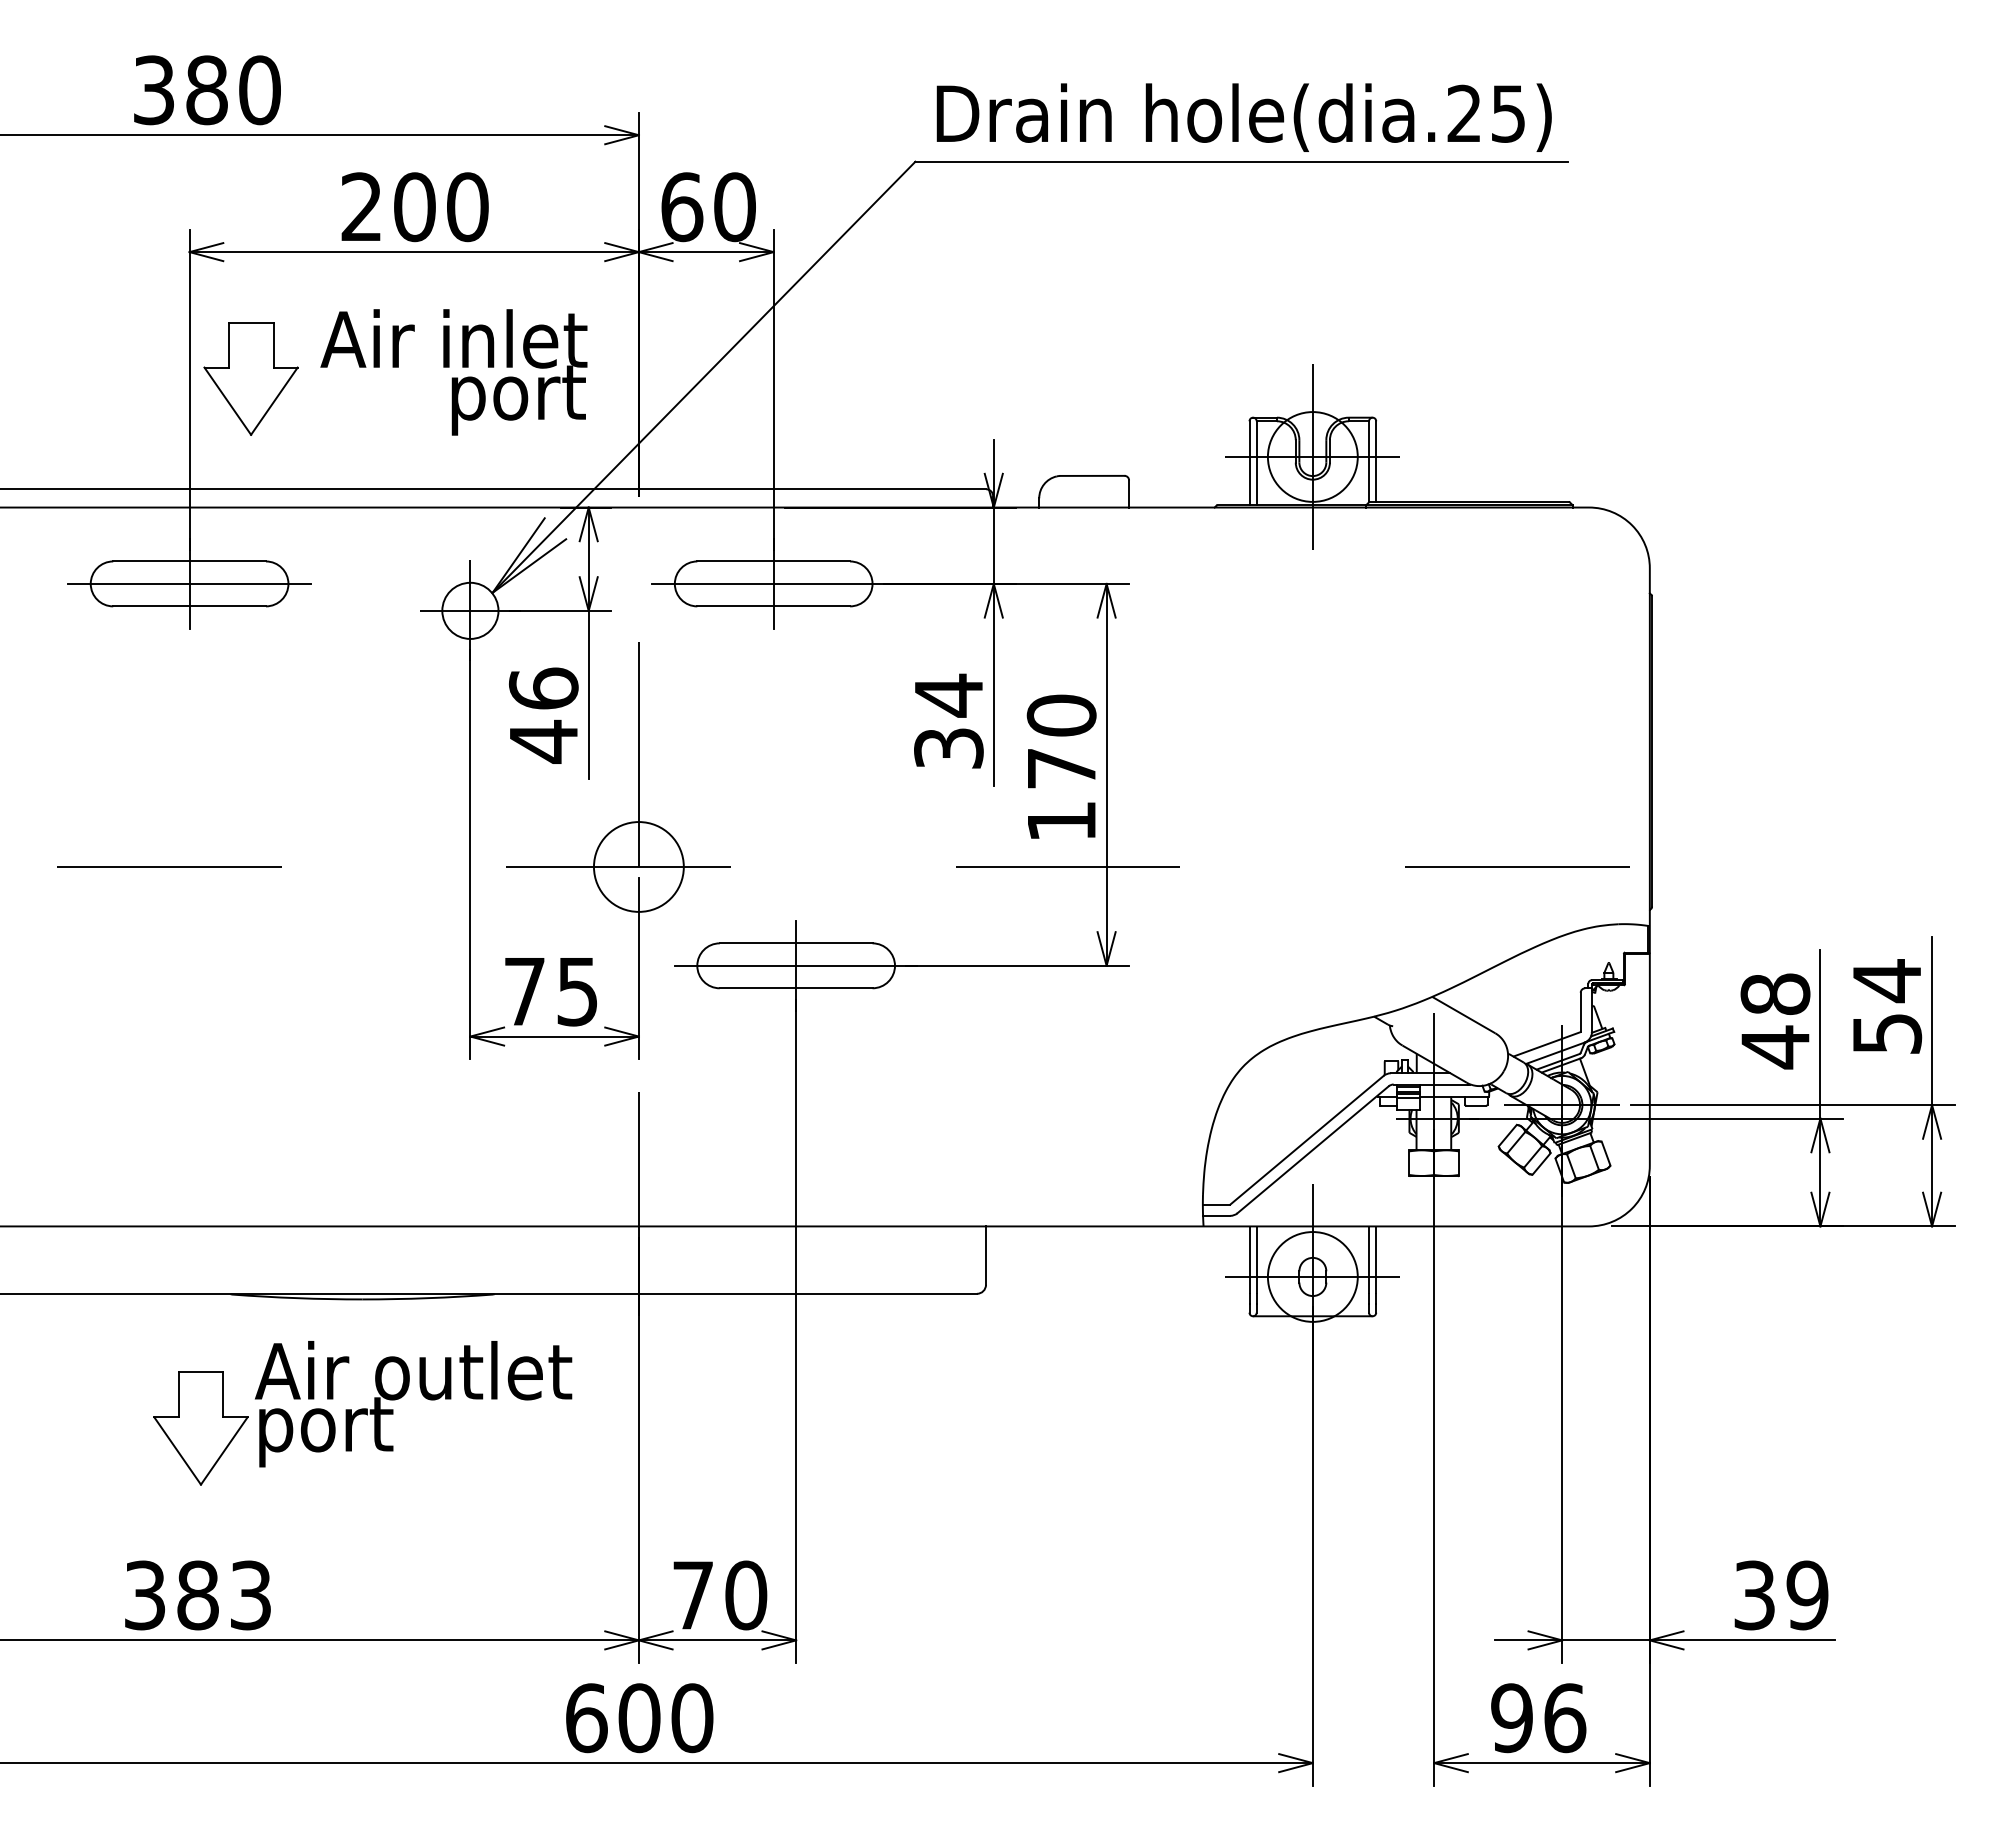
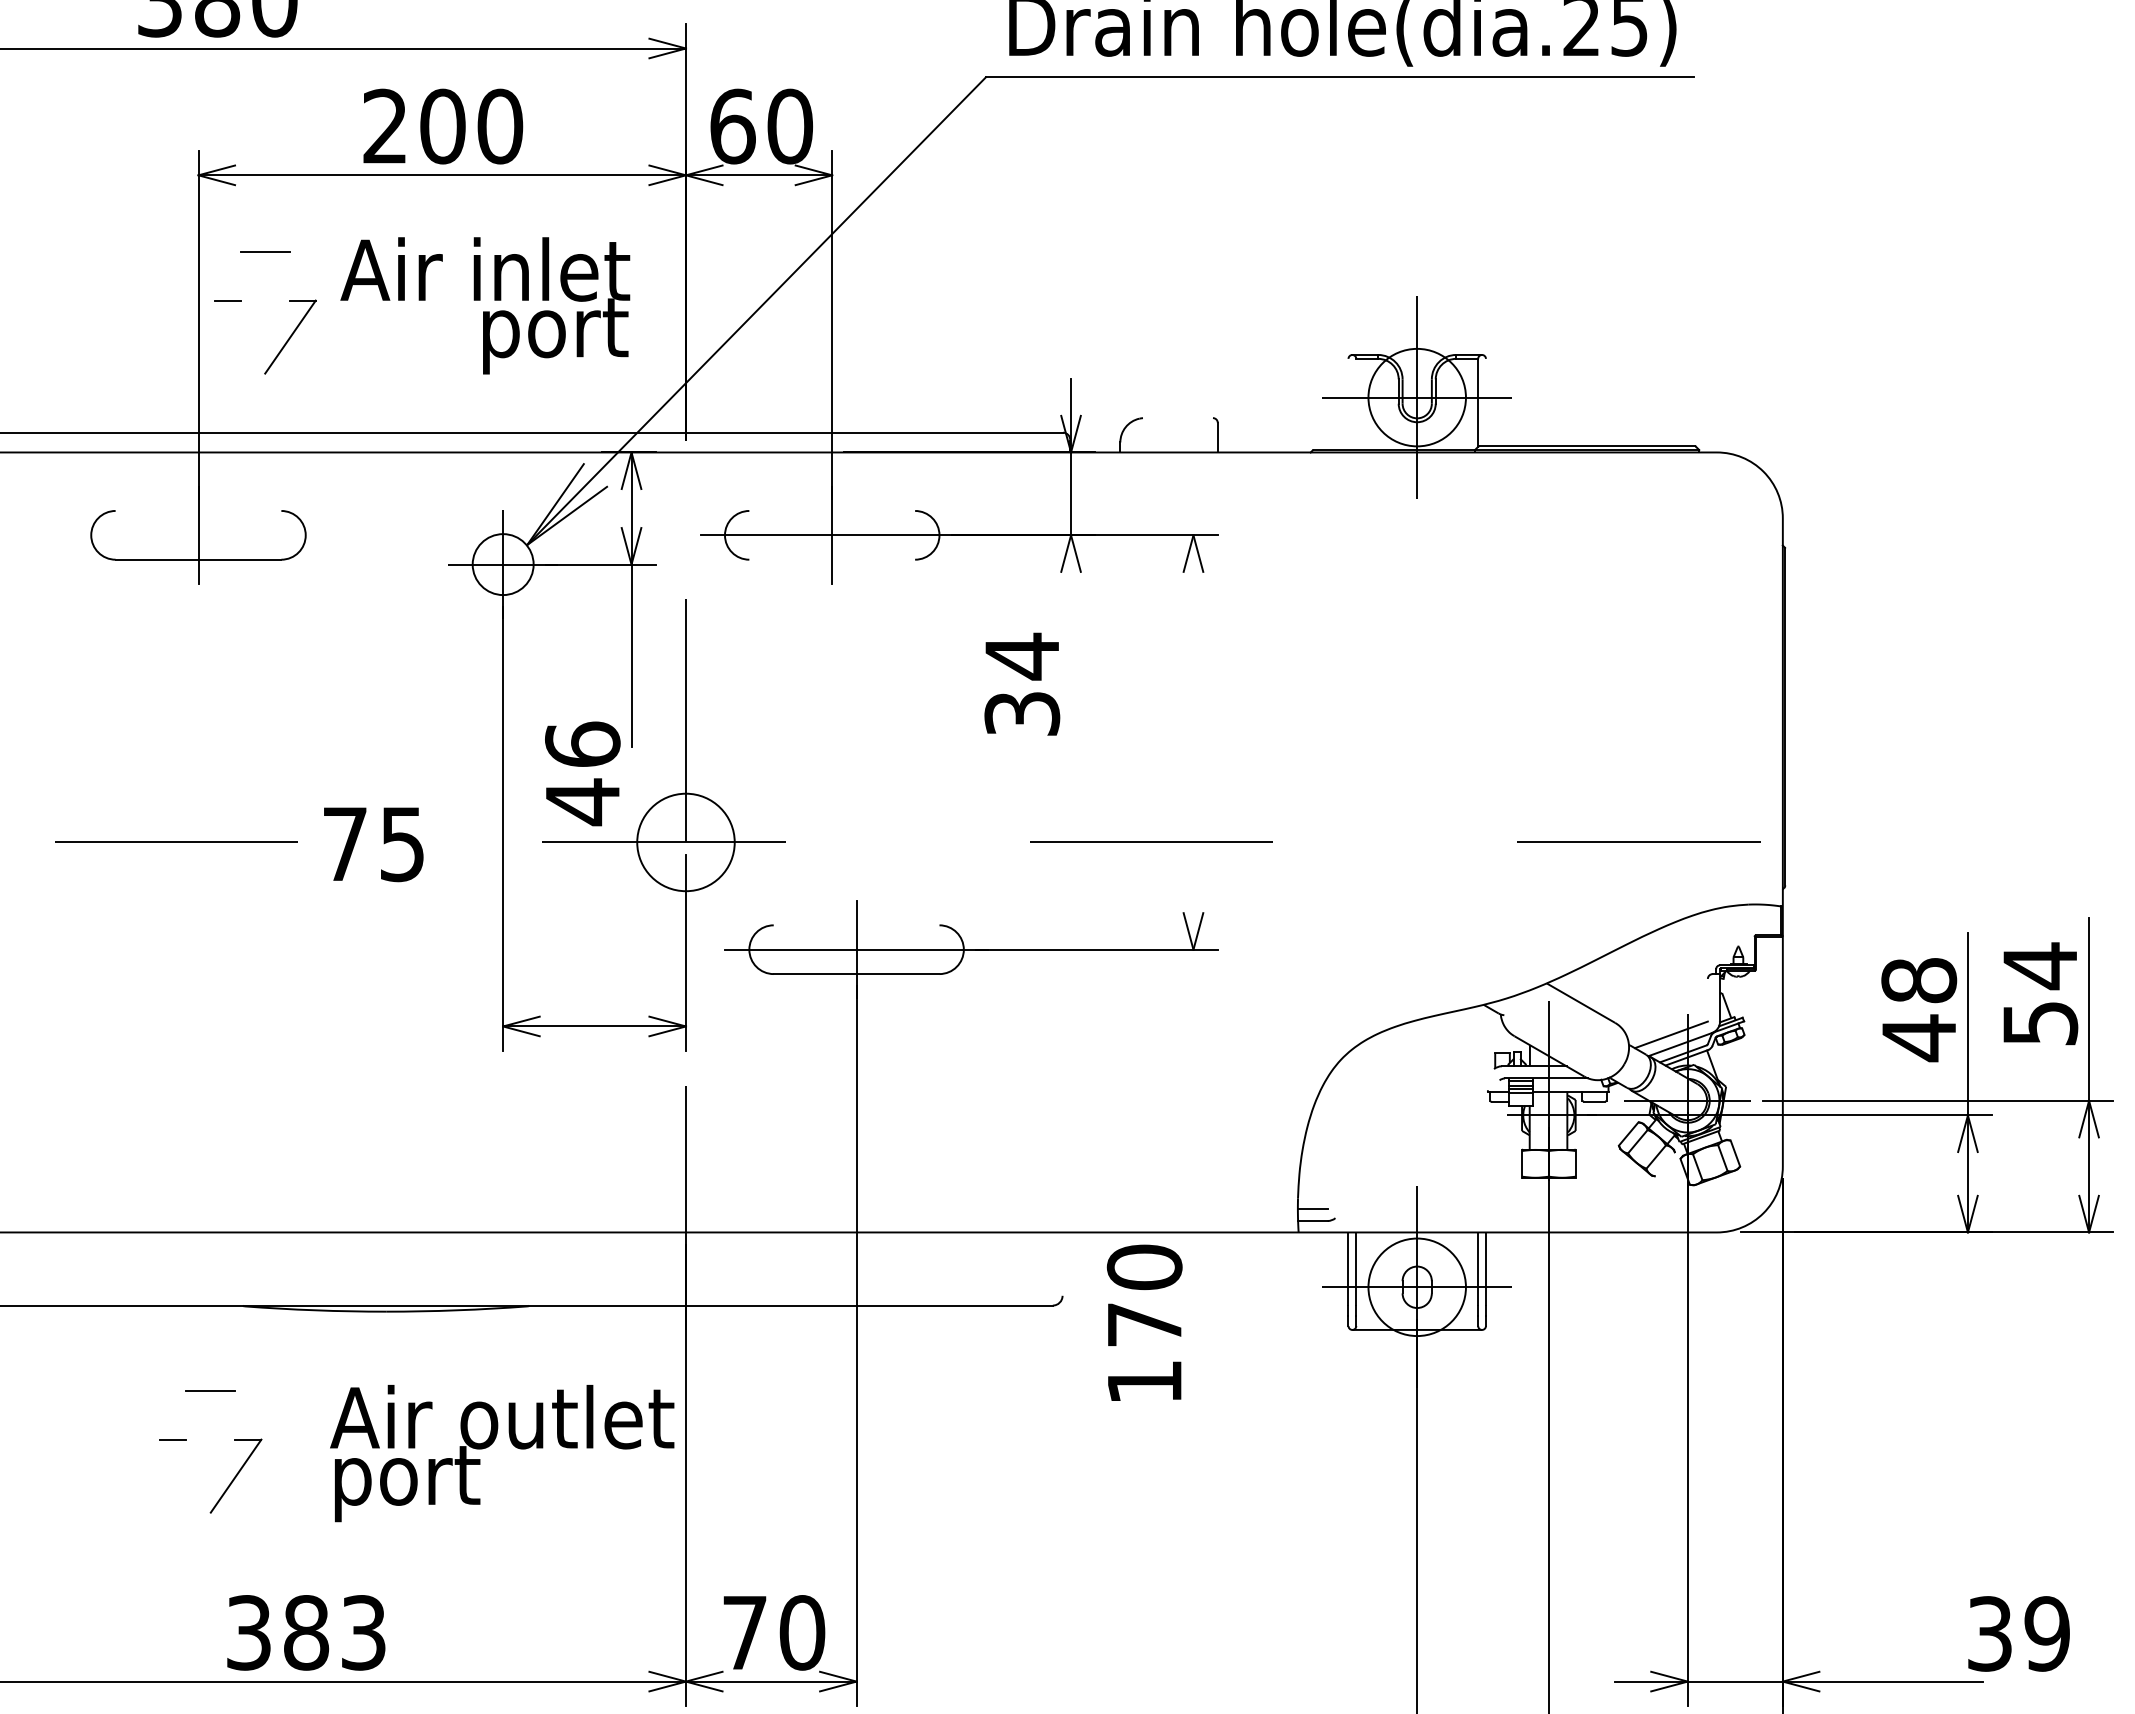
line: (228, 344) -> (240, 275), removed
line: (273, 344) -> (289, 275), removed
line: (227, 400) -> (239, 336), removed
line: (1376, 461) -> (1486, 402), removed
line: (1249, 463) -> (1348, 404), removed
line: (1256, 463) -> (1356, 404), removed
line: (1092, 475) -> (1178, 417), removed
line: (189, 561) -> (198, 511), removed
line: (773, 561) -> (832, 511), removed
line: (189, 583) -> (198, 534), removed
line: (773, 606) -> (832, 559), removed
line: (993, 684) -> (1070, 644), removed
text: (543, 715) -> (582, 773), moved
text: (1061, 766) -> (1144, 1322), moved
line: (1106, 774) -> (1193, 742), removed
line: (795, 943) -> (855, 925), removed
text: (550, 992) -> (373, 845), moved
line: (1580, 1012) -> (1707, 1000), removed
line: (1306, 1139) -> (1410, 1138), removed
line: (1312, 1149) -> (1416, 1148), removed
line: (1541, 1163) -> (1665, 1164), removed
line: (985, 1255) -> (1062, 1264), removed
line: (178, 1394) -> (186, 1414), removed
line: (223, 1394) -> (235, 1414), removed
text: (413, 1404) -> (502, 1453), moved
line: (177, 1450) -> (185, 1475), removed
text: (197, 1595) -> (305, 1632), moved
text: (1781, 1595) -> (2019, 1633), moved

